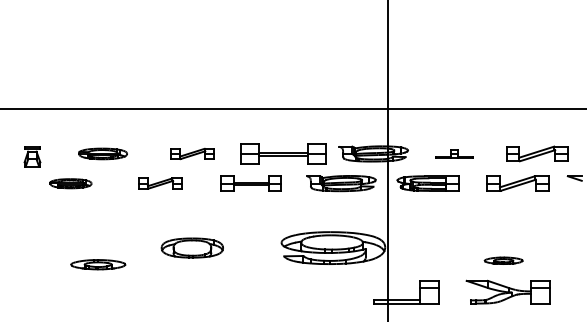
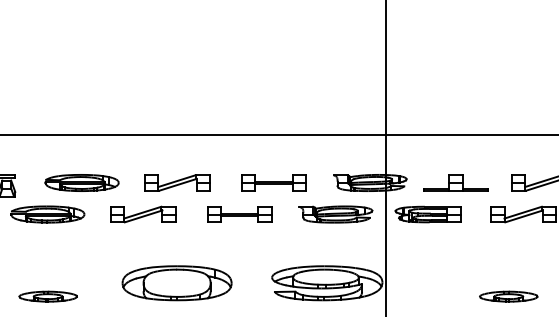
part: (102, 153) -> (81, 182), size x1.43
part: (192, 153) -> (177, 182), size x1.43
part: (283, 153) -> (274, 182), size x0.71
part: (454, 153) -> (456, 182), size x1.67
part: (70, 183) -> (47, 214), size x1.67
part: (160, 183) -> (143, 214), size x1.43
part: (192, 247) -> (177, 282), size x1.67
part: (503, 260) -> (508, 296), size x1.43
part: (98, 264) -> (48, 296), moved

